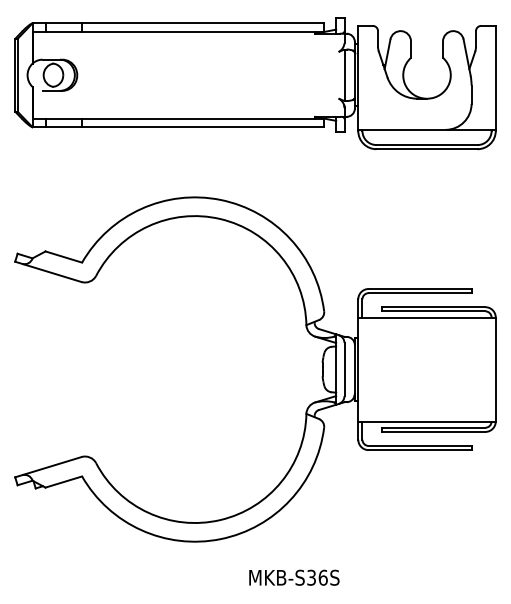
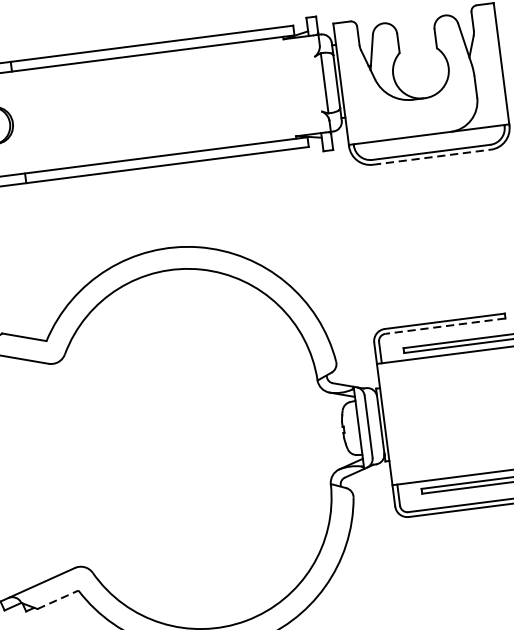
line: (427, 149) -> (432, 157), solid -> dashed
line: (419, 293) -> (444, 326), solid -> dashed
line: (64, 481) -> (58, 599), solid -> dashed

